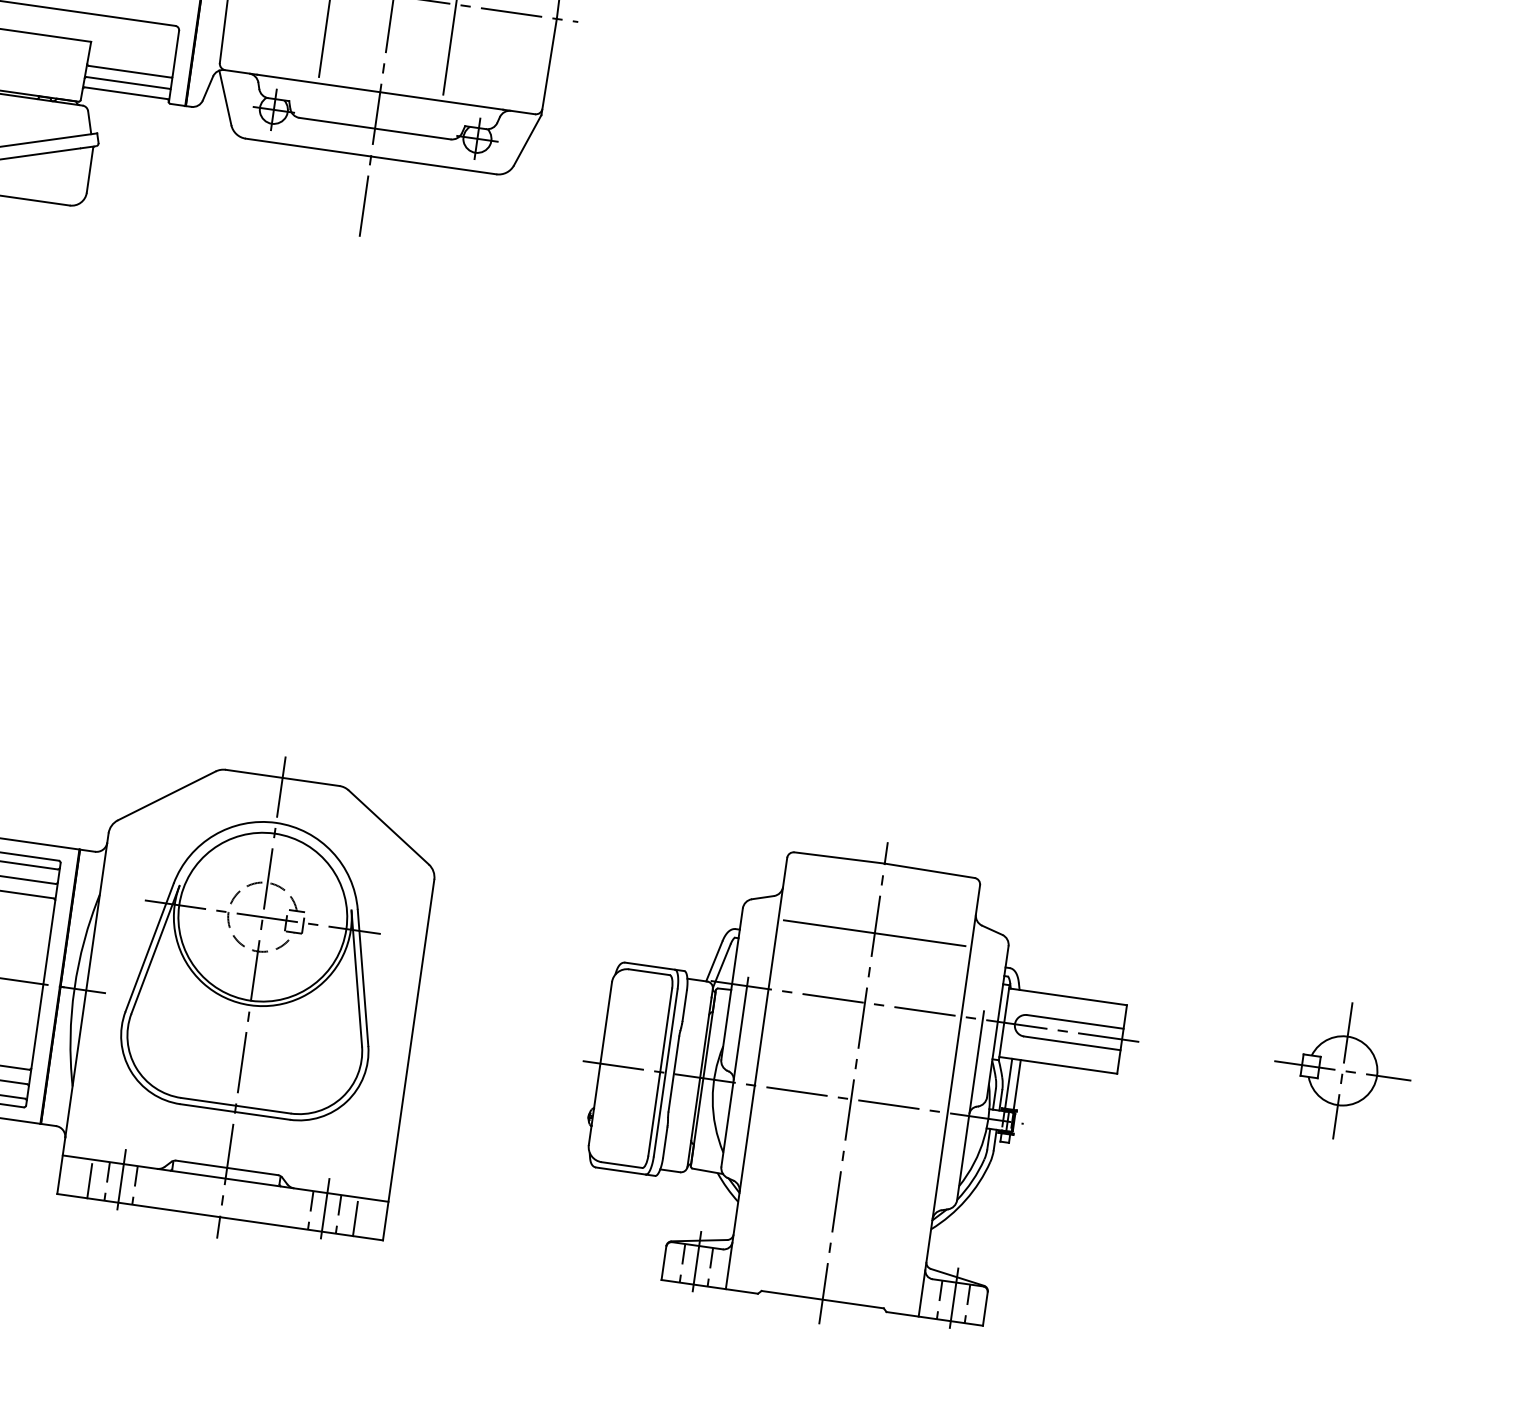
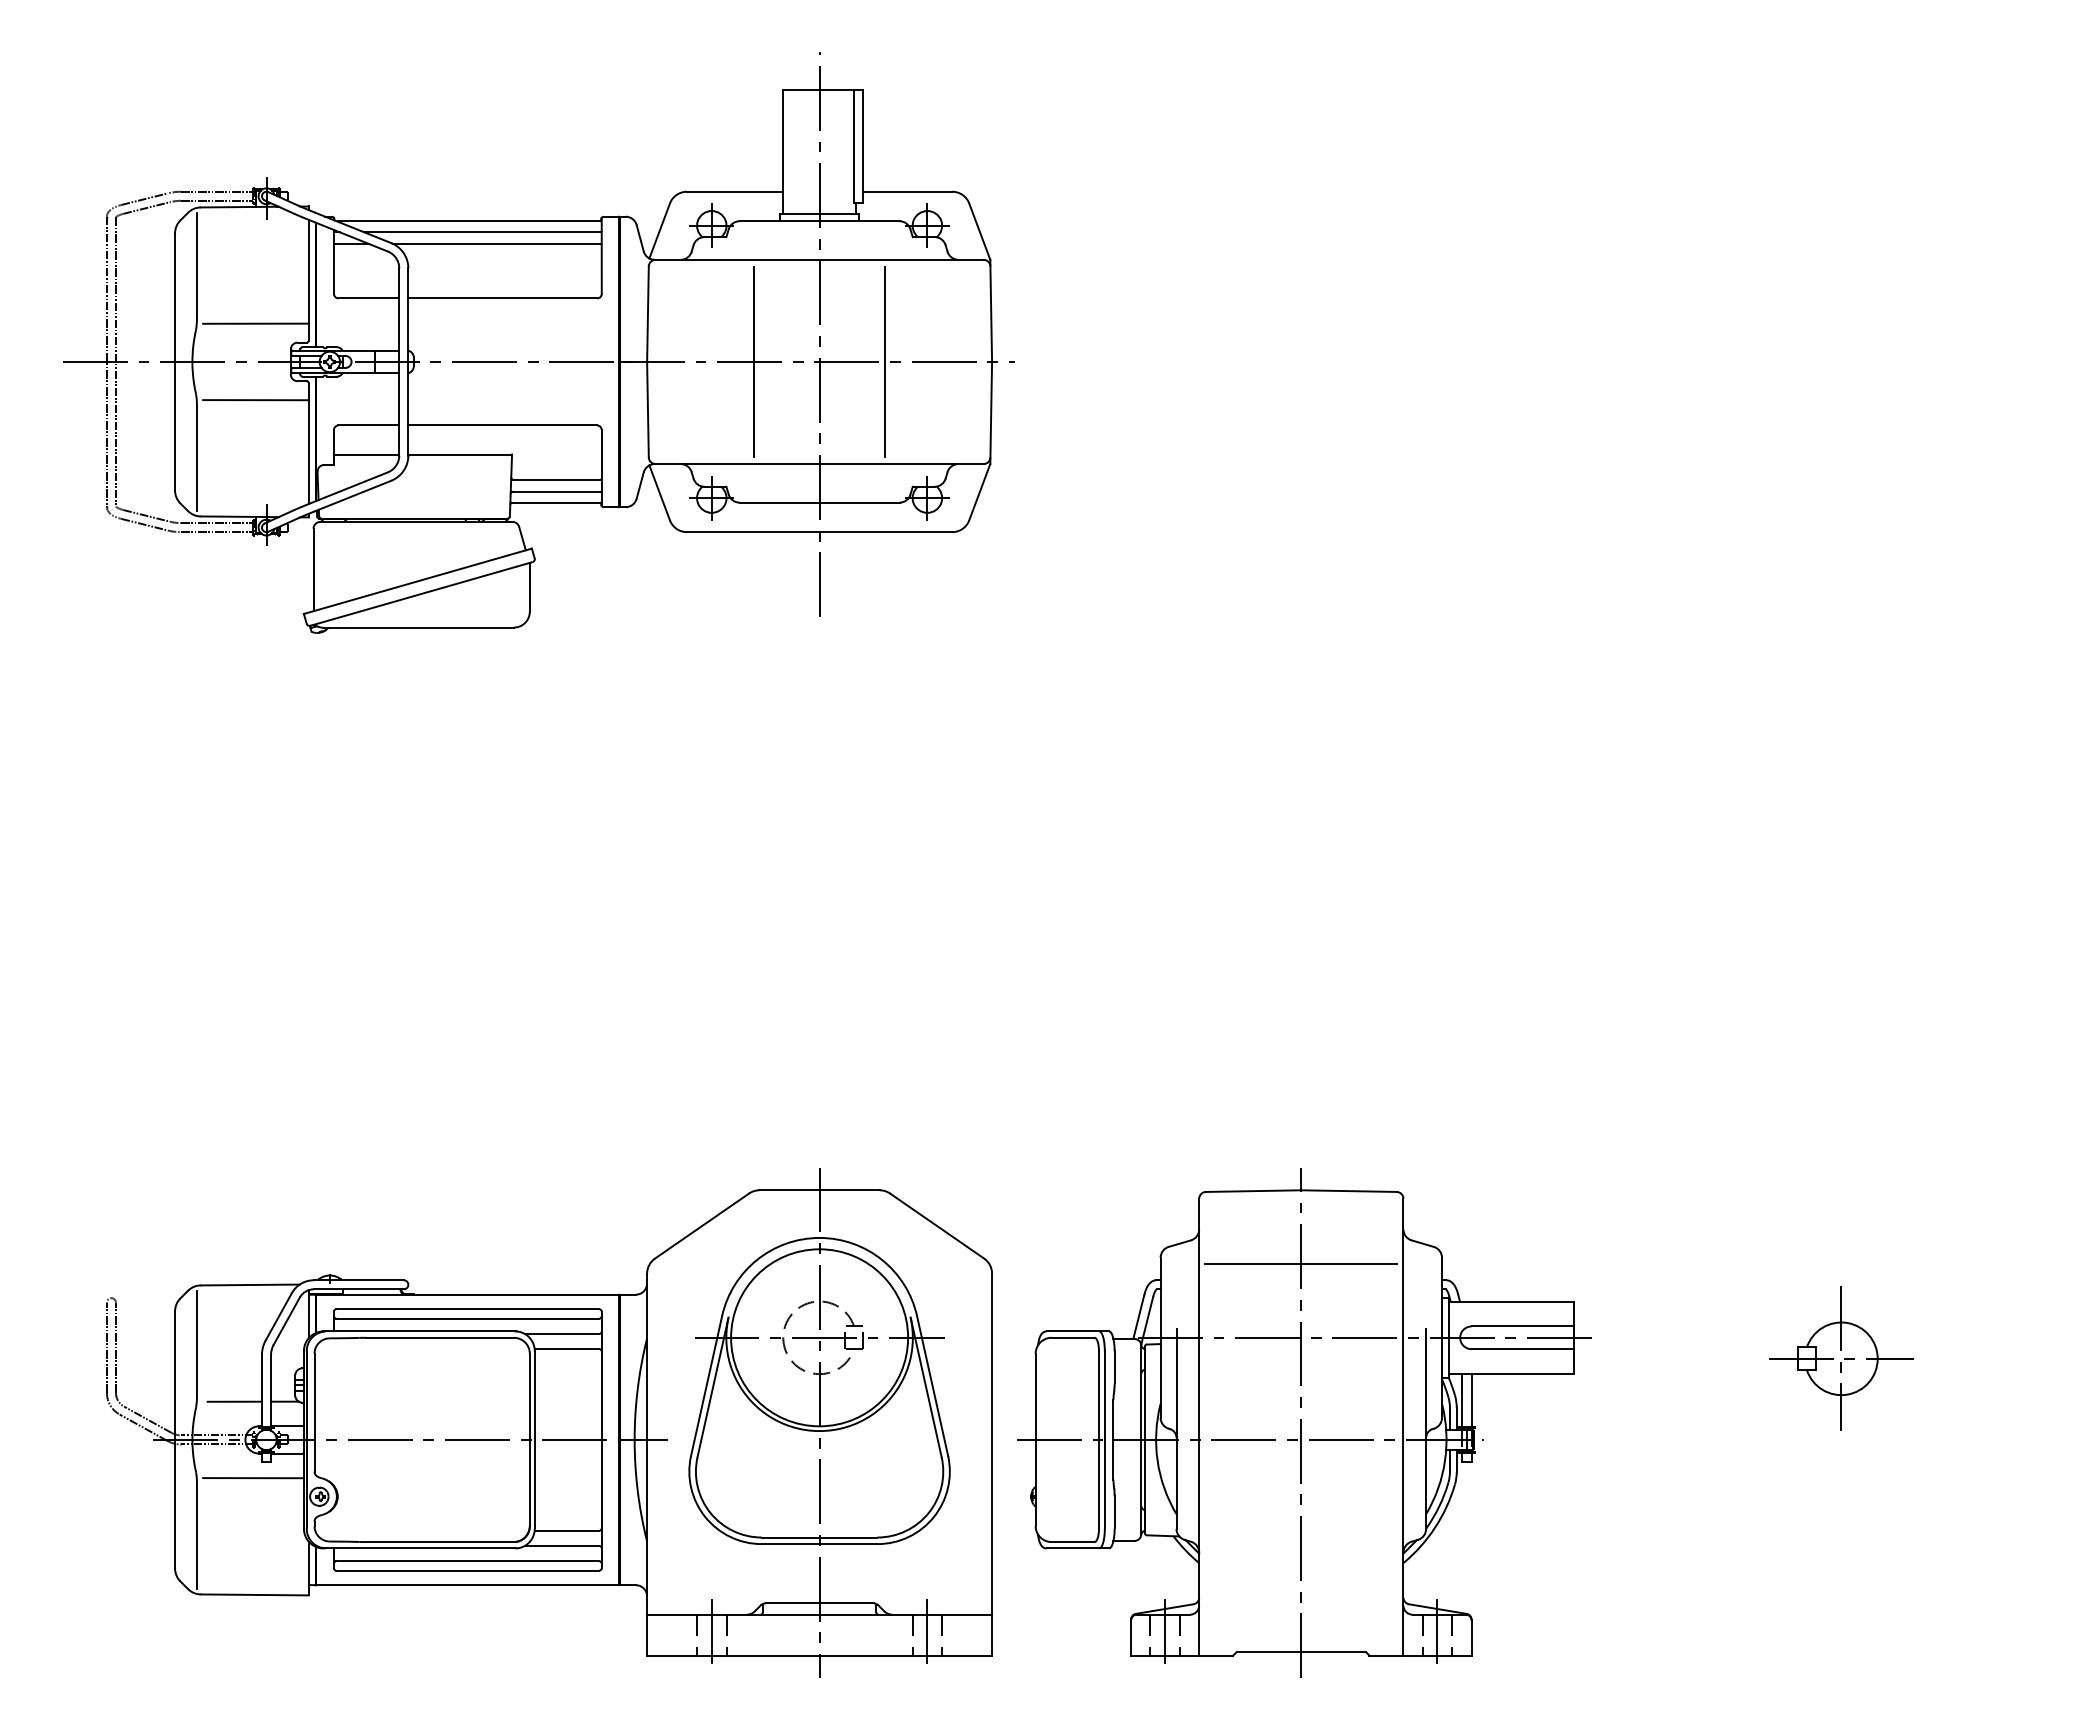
part: (1342, 1070) -> (1841, 1358), moved
part: (856, 1083) -> (1304, 1422), moved
line: (89, 1181) -> (678, 1637), removed
line: (355, 1219) -> (960, 1637), removed

